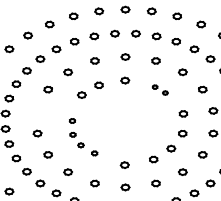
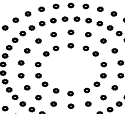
part: (159, 89) -> (90, 50), size x1.67
part: (36, 110) -> (20, 62), added
part: (84, 136) -> (47, 77), size x1.43

